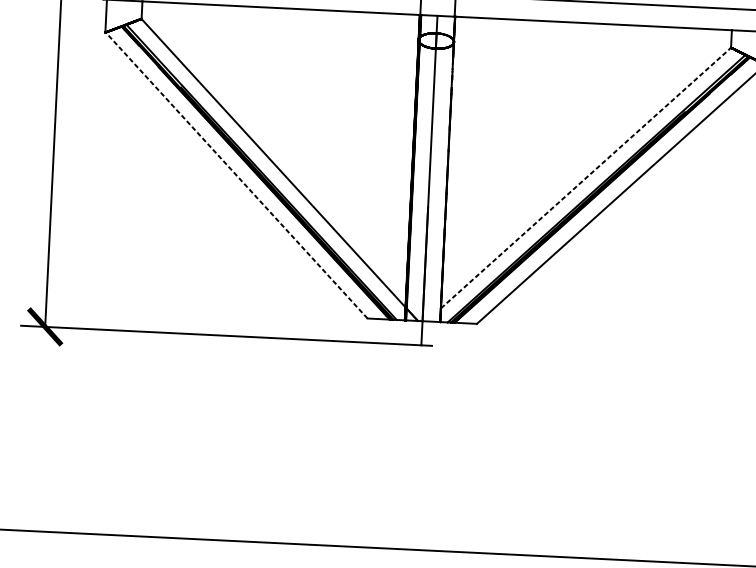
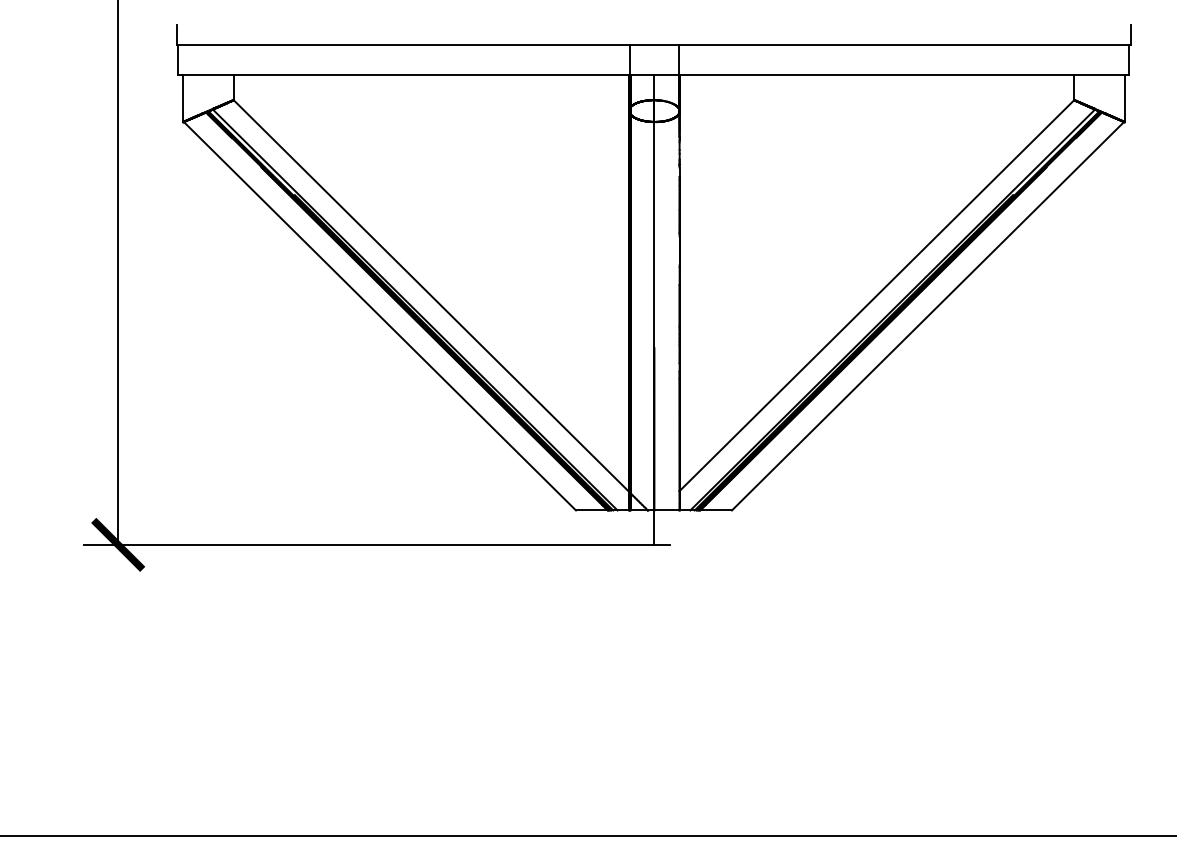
line: (236, 174) -> (379, 315), dashed -> solid
line: (585, 178) -> (876, 295), dashed -> solid

